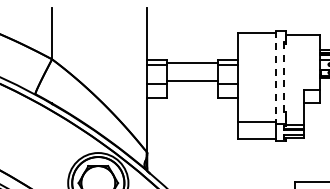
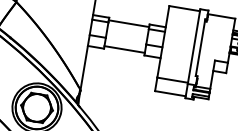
line: (283, 76) -> (200, 47), dashed -> solid
line: (275, 77) -> (193, 46), dashed -> solid
line: (192, 80) -> (124, 49), moved

